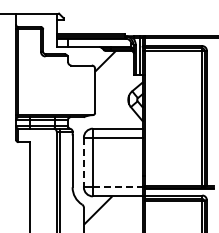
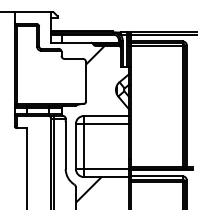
line: (83, 162) -> (75, 146), dashed -> solid
line: (117, 187) -> (106, 169), dashed -> solid

